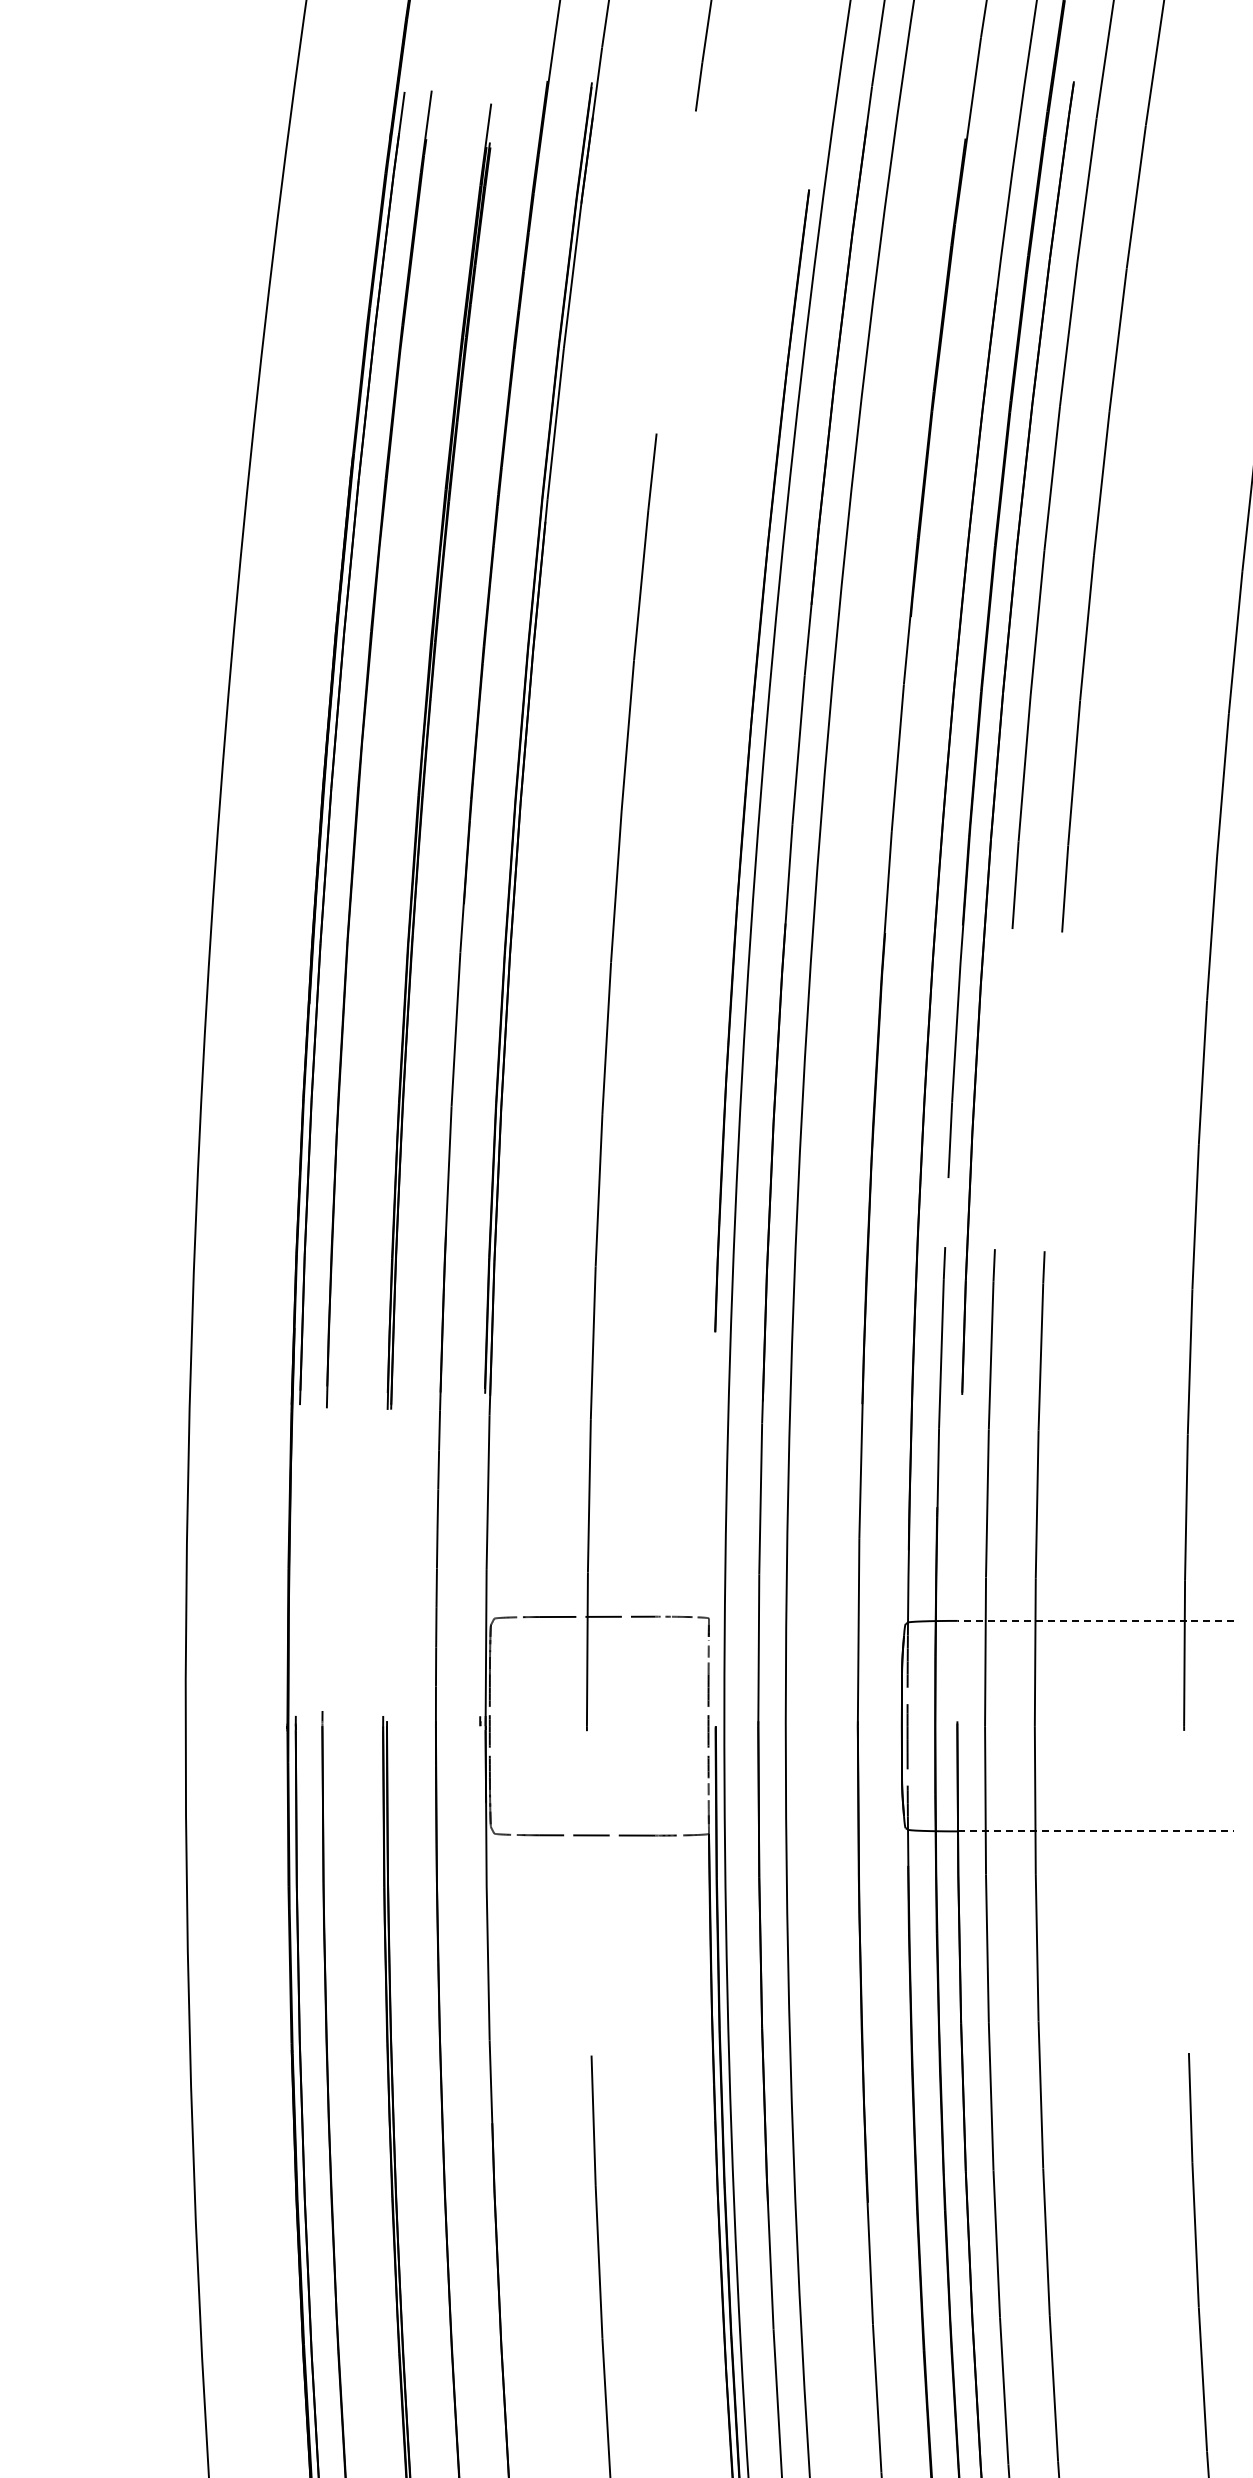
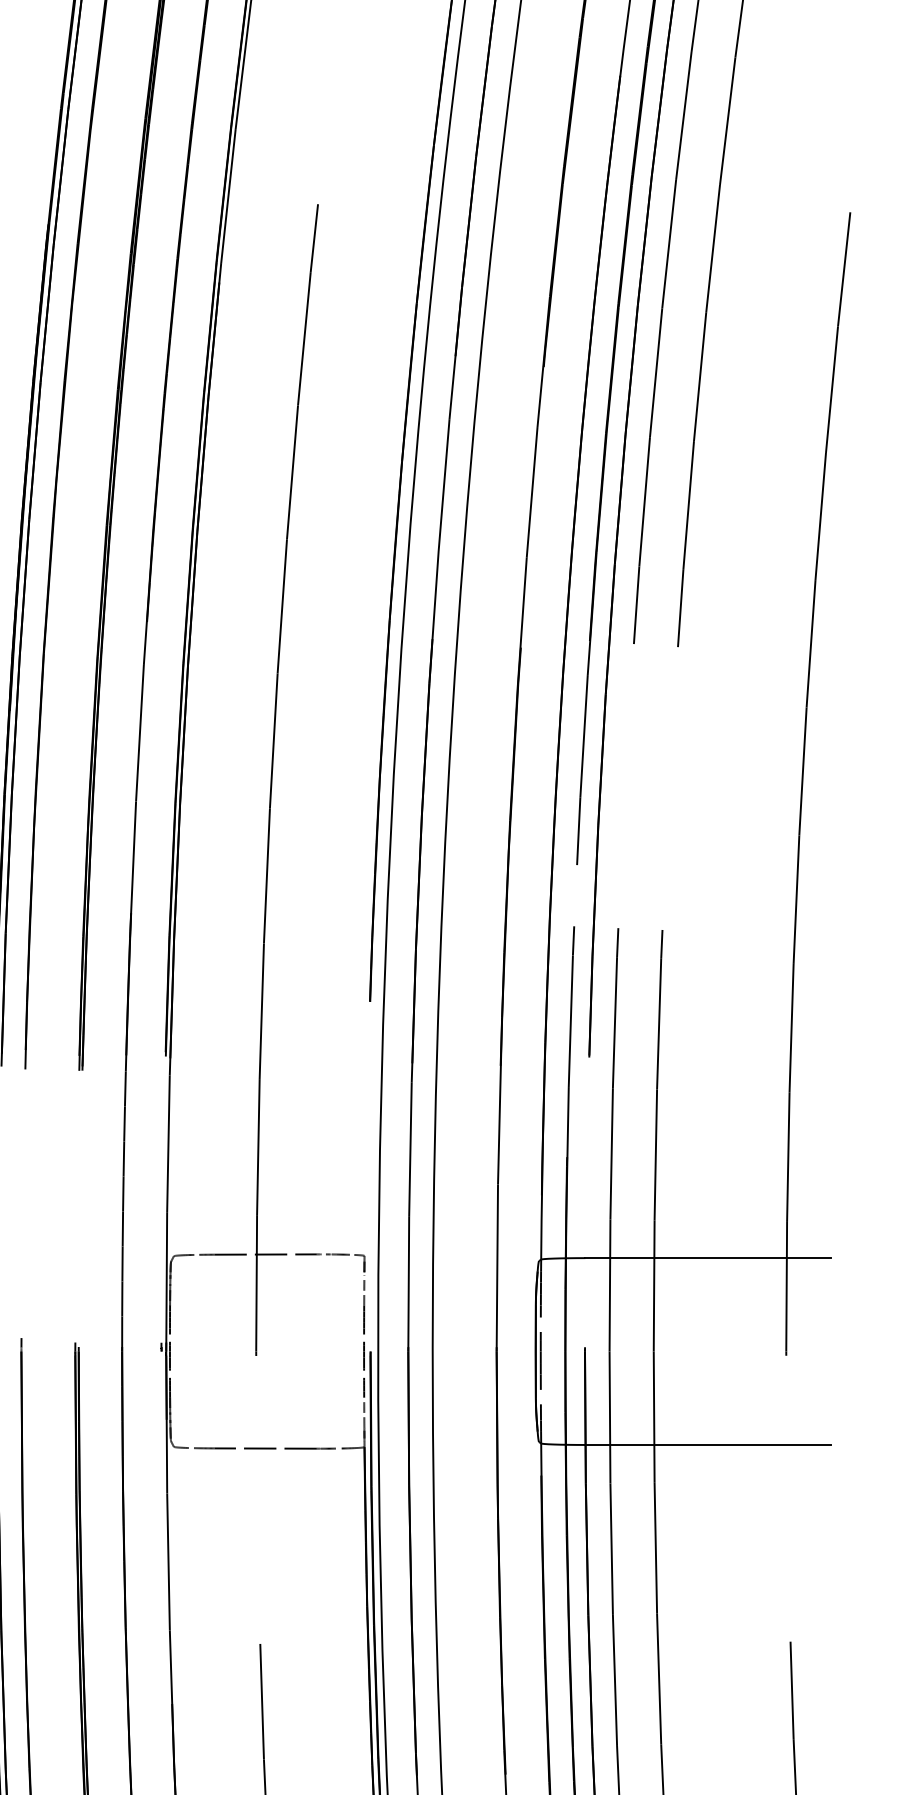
line: (1095, 1620) -> (707, 1257), dashed -> solid
line: (1096, 1831) -> (708, 1445), dashed -> solid

